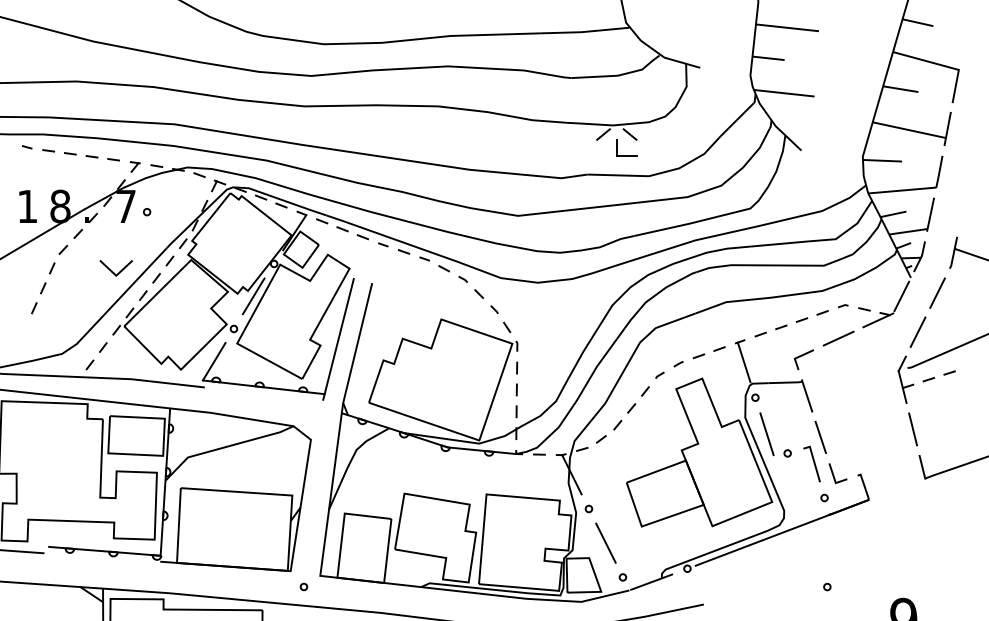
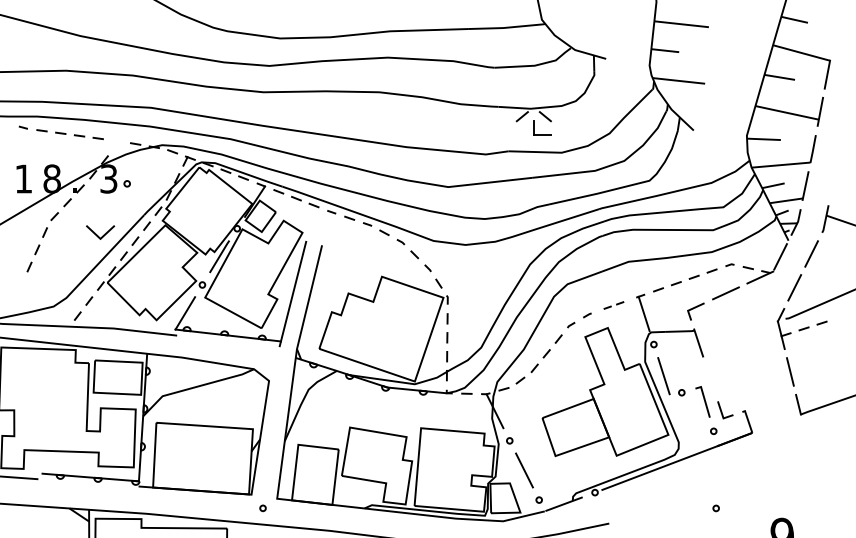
part: (134, 166) -> (116, 144), removed
text: (125, 205) -> (108, 178), 7 -> 3
part: (708, 352) -> (613, 305), size x0.7
line: (820, 436) -> (710, 378), removed

